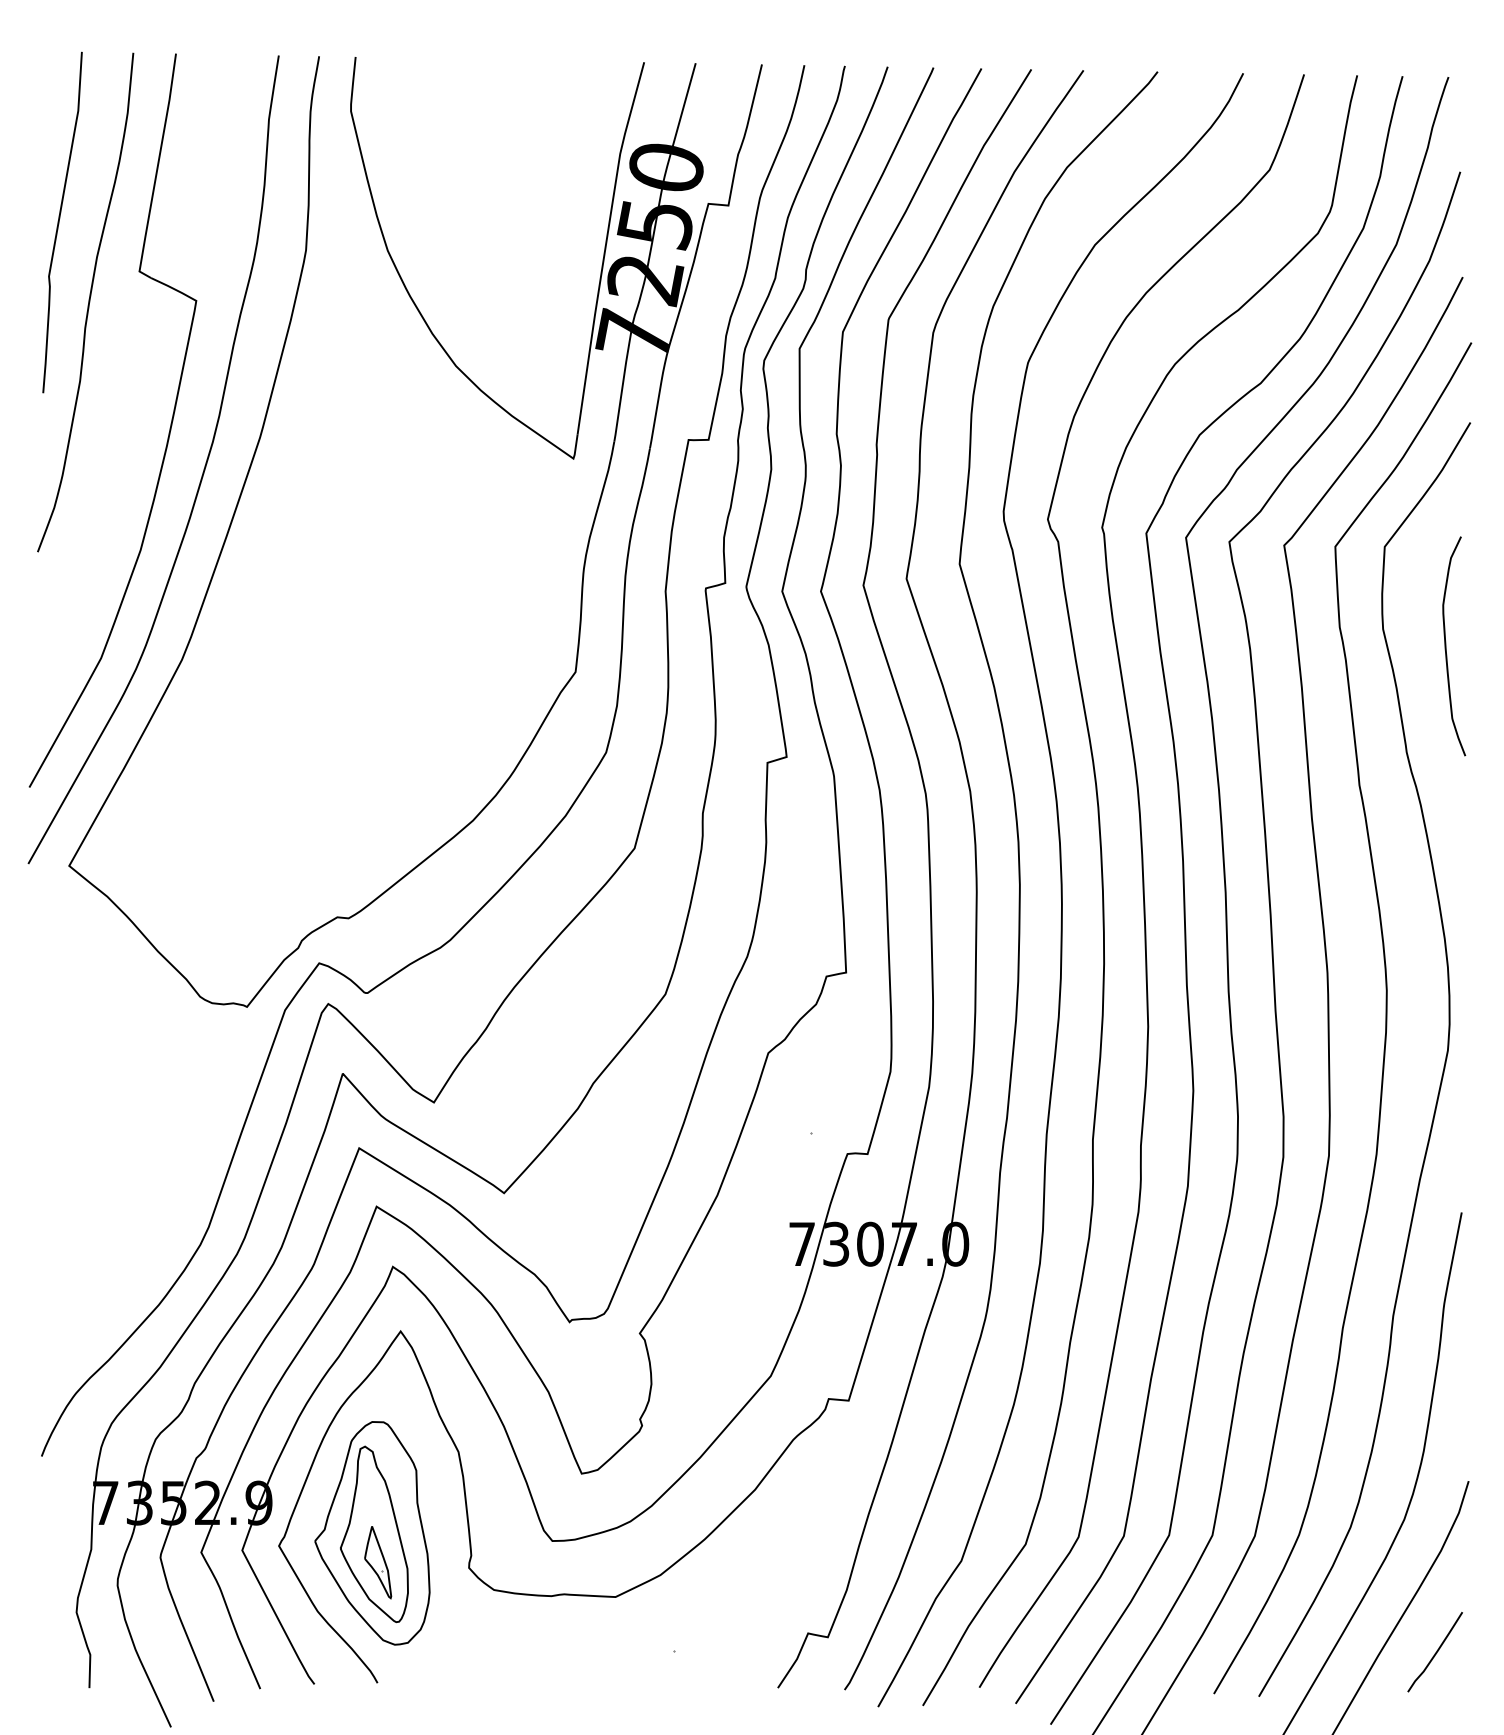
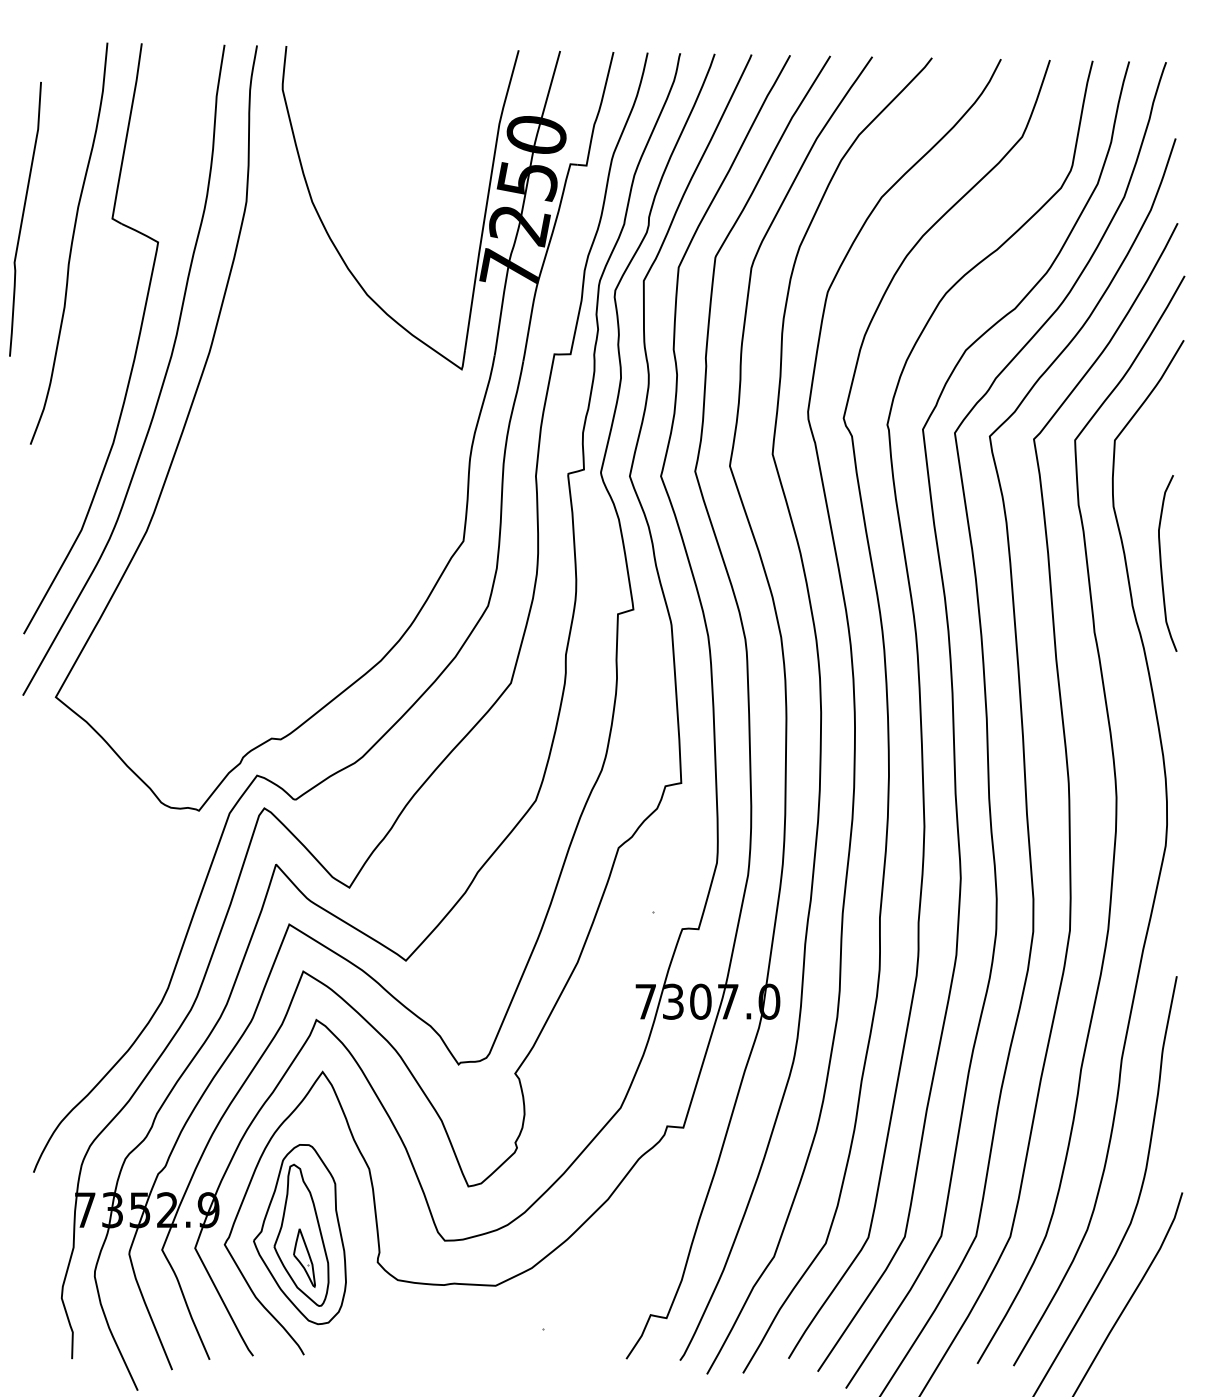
curve: (60, 221) -> (23, 218), moved
curve: (1446, 646) -> (1161, 563), moved
curve: (1436, 1651) -> (1156, 1329), removed

